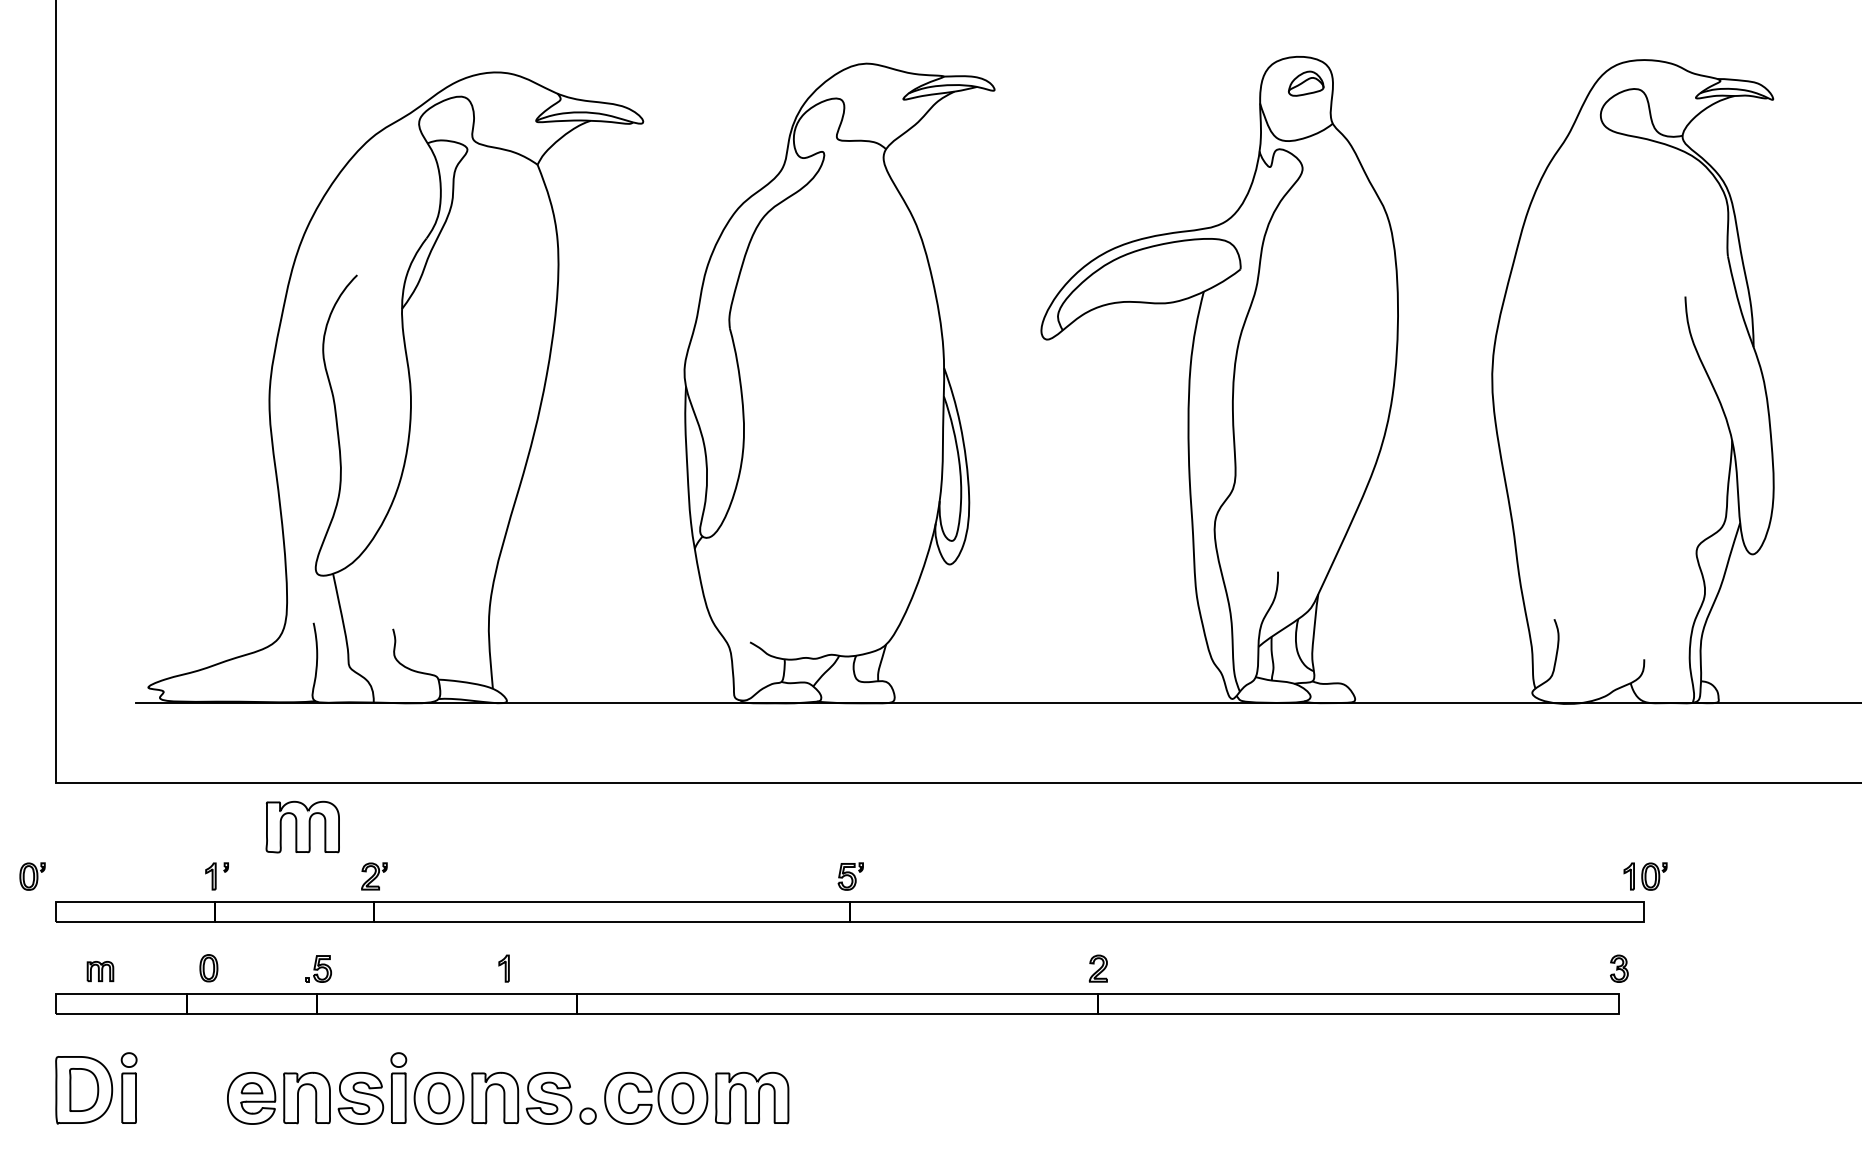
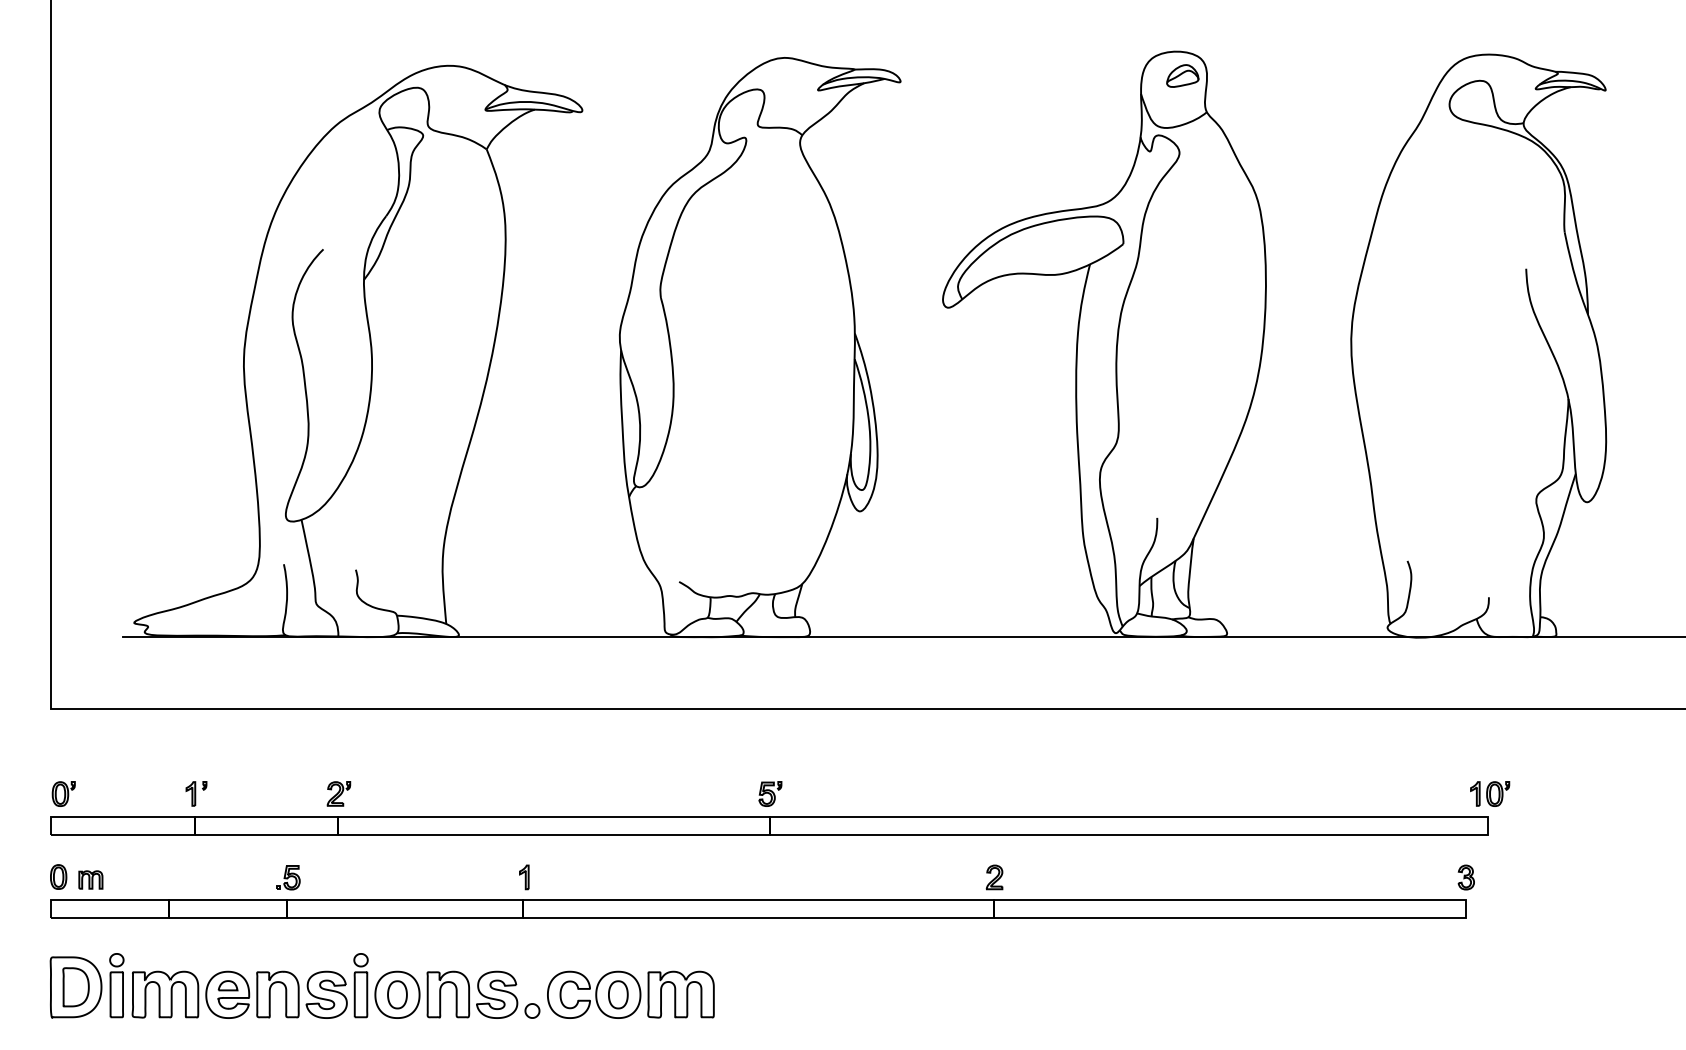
part: (302, 826) -> (165, 994), moved
part: (32, 876) -> (63, 793), moved
part: (208, 968) -> (58, 877), moved
part: (503, 968) -> (523, 877), moved

